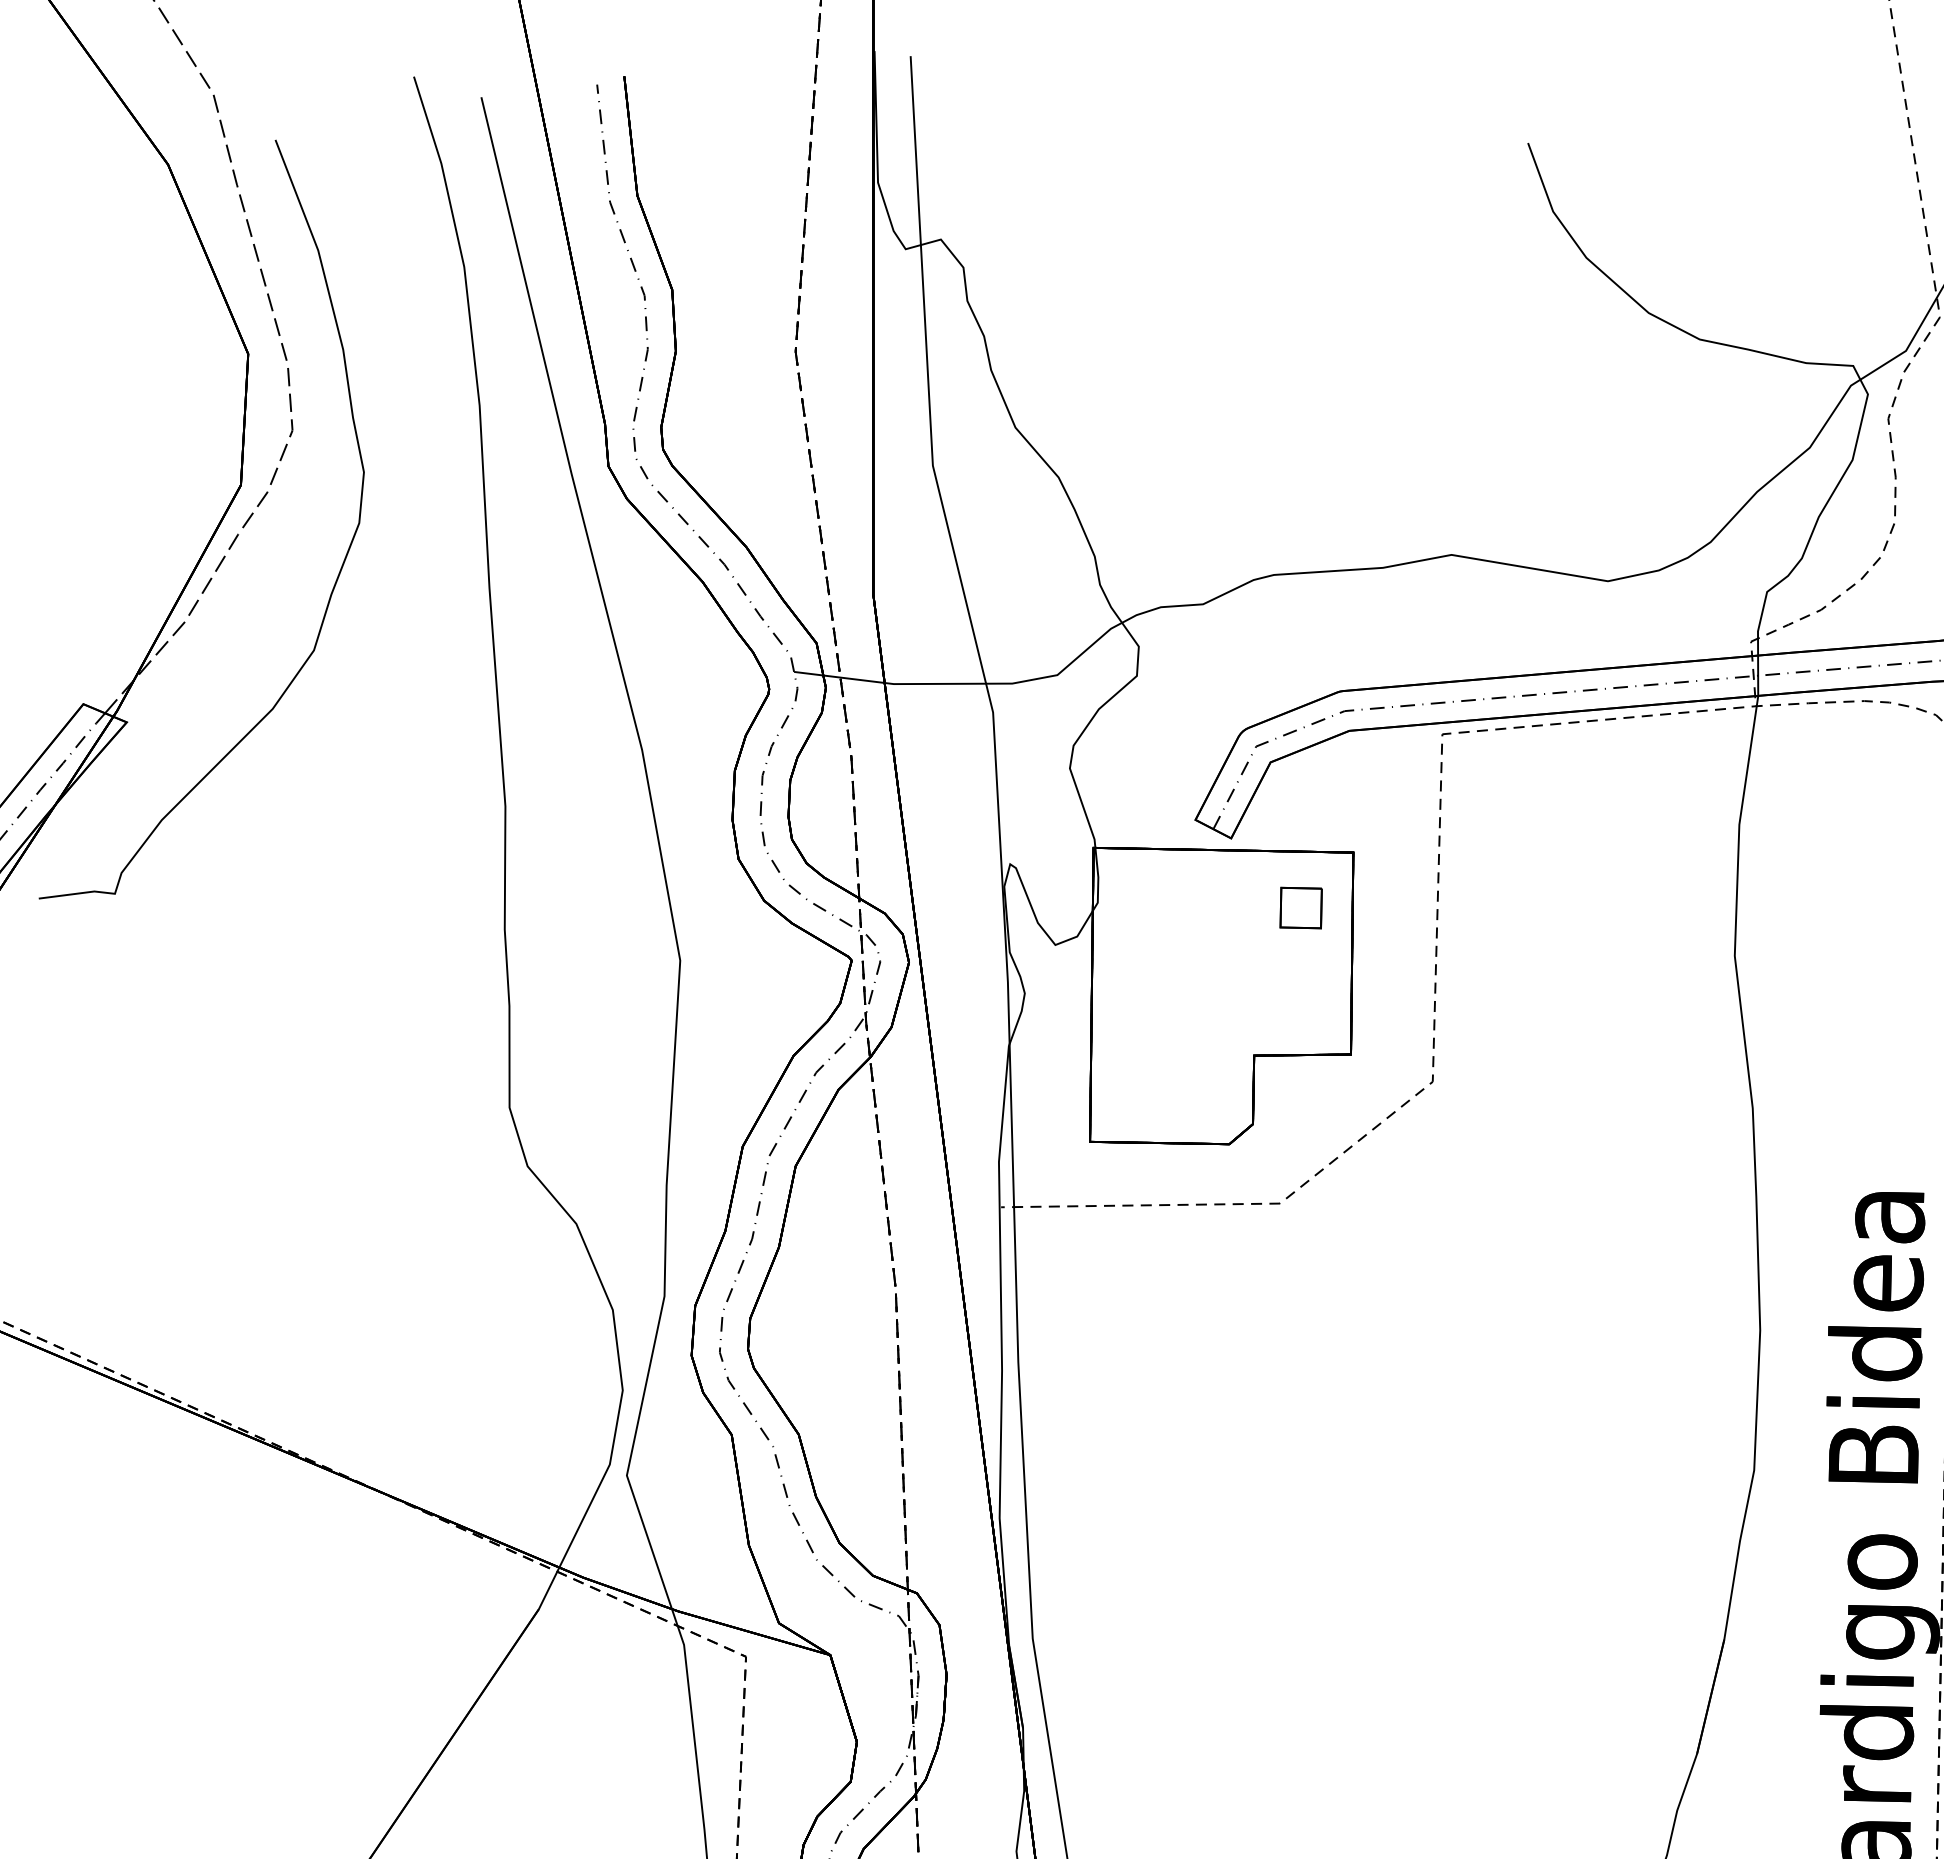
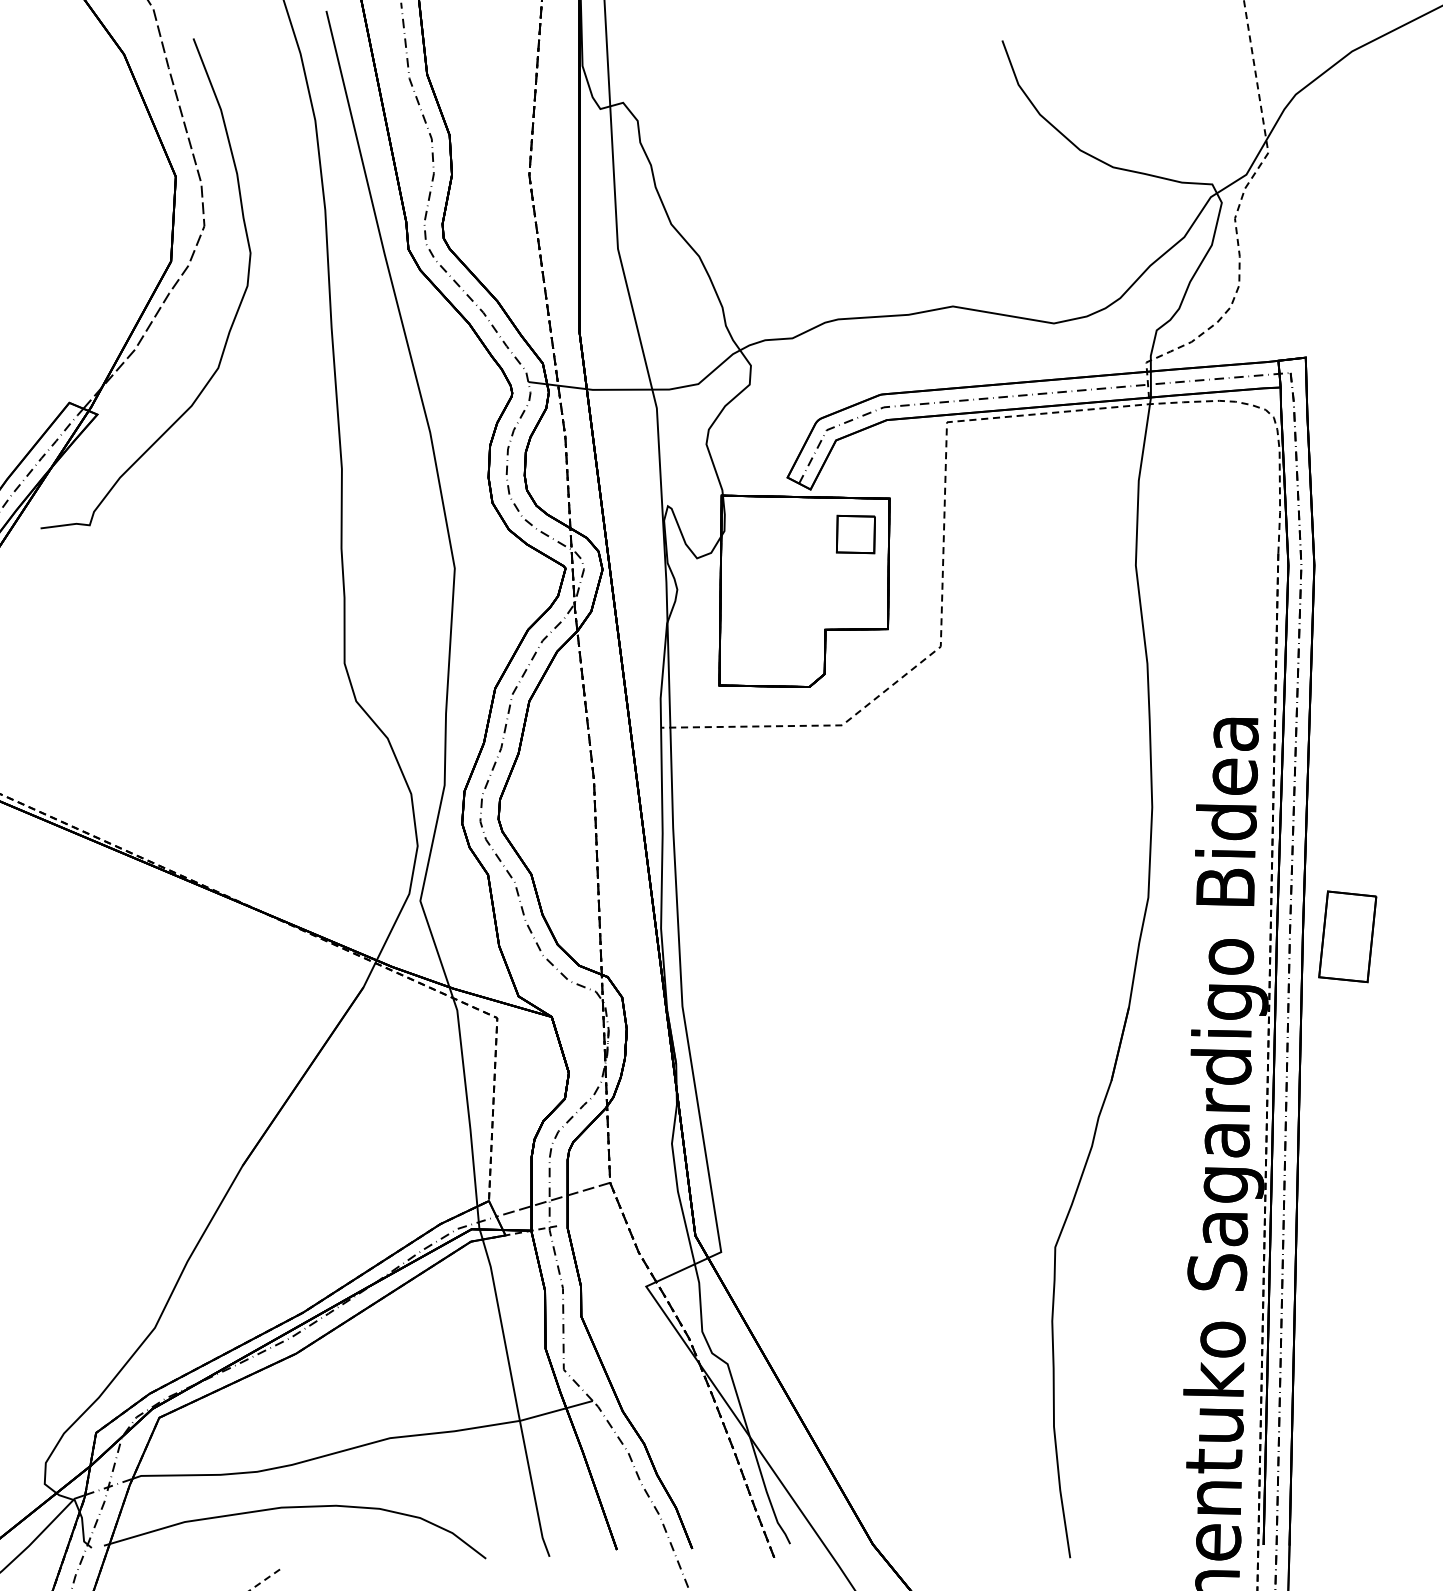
part: (1300, 908) -> (855, 534), size x1.43

